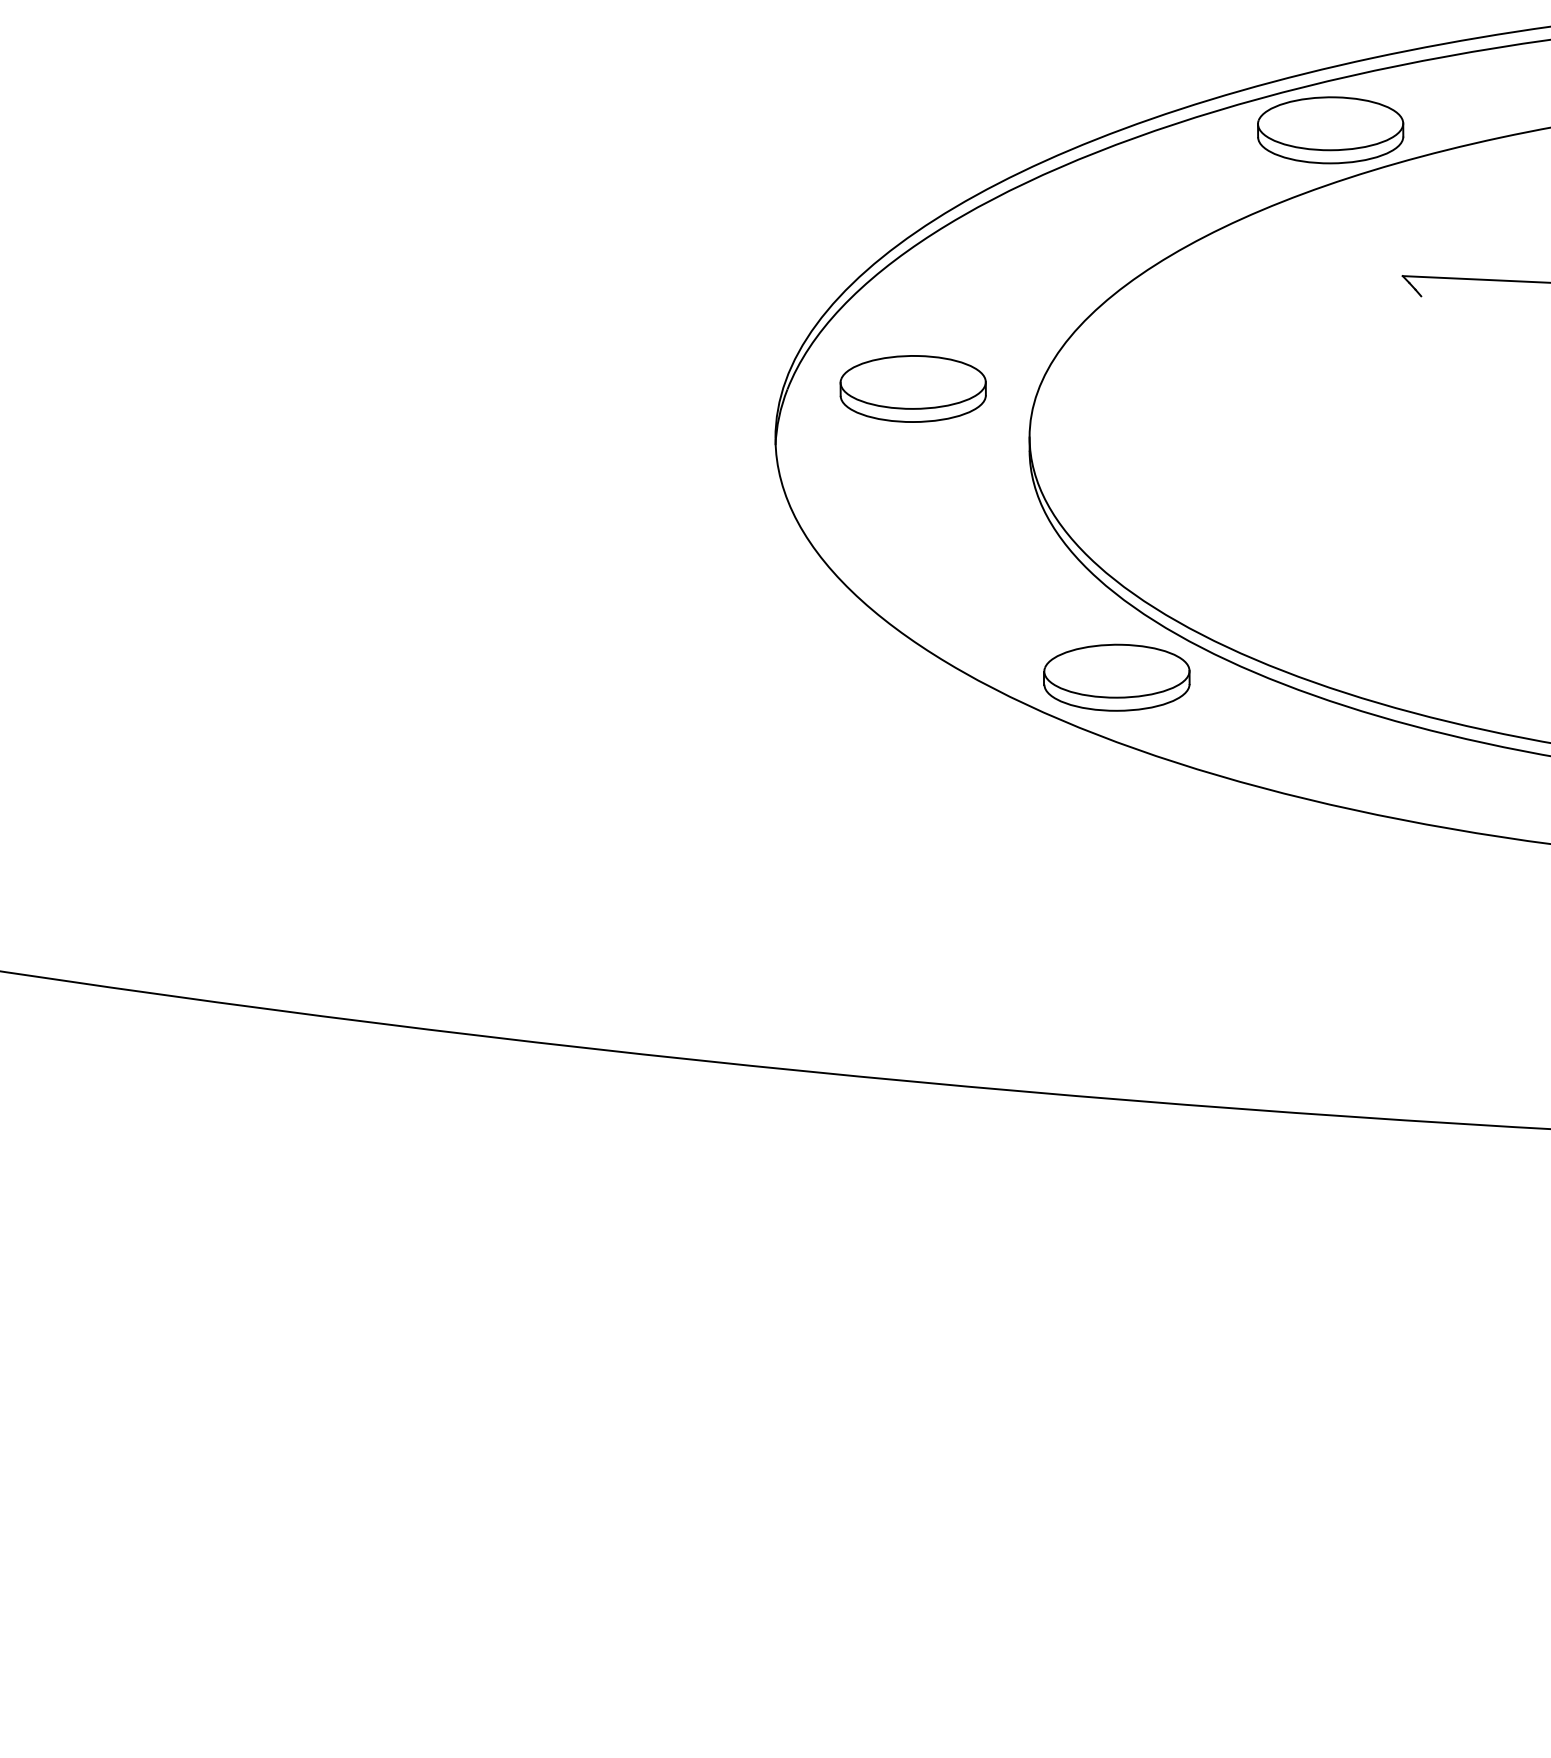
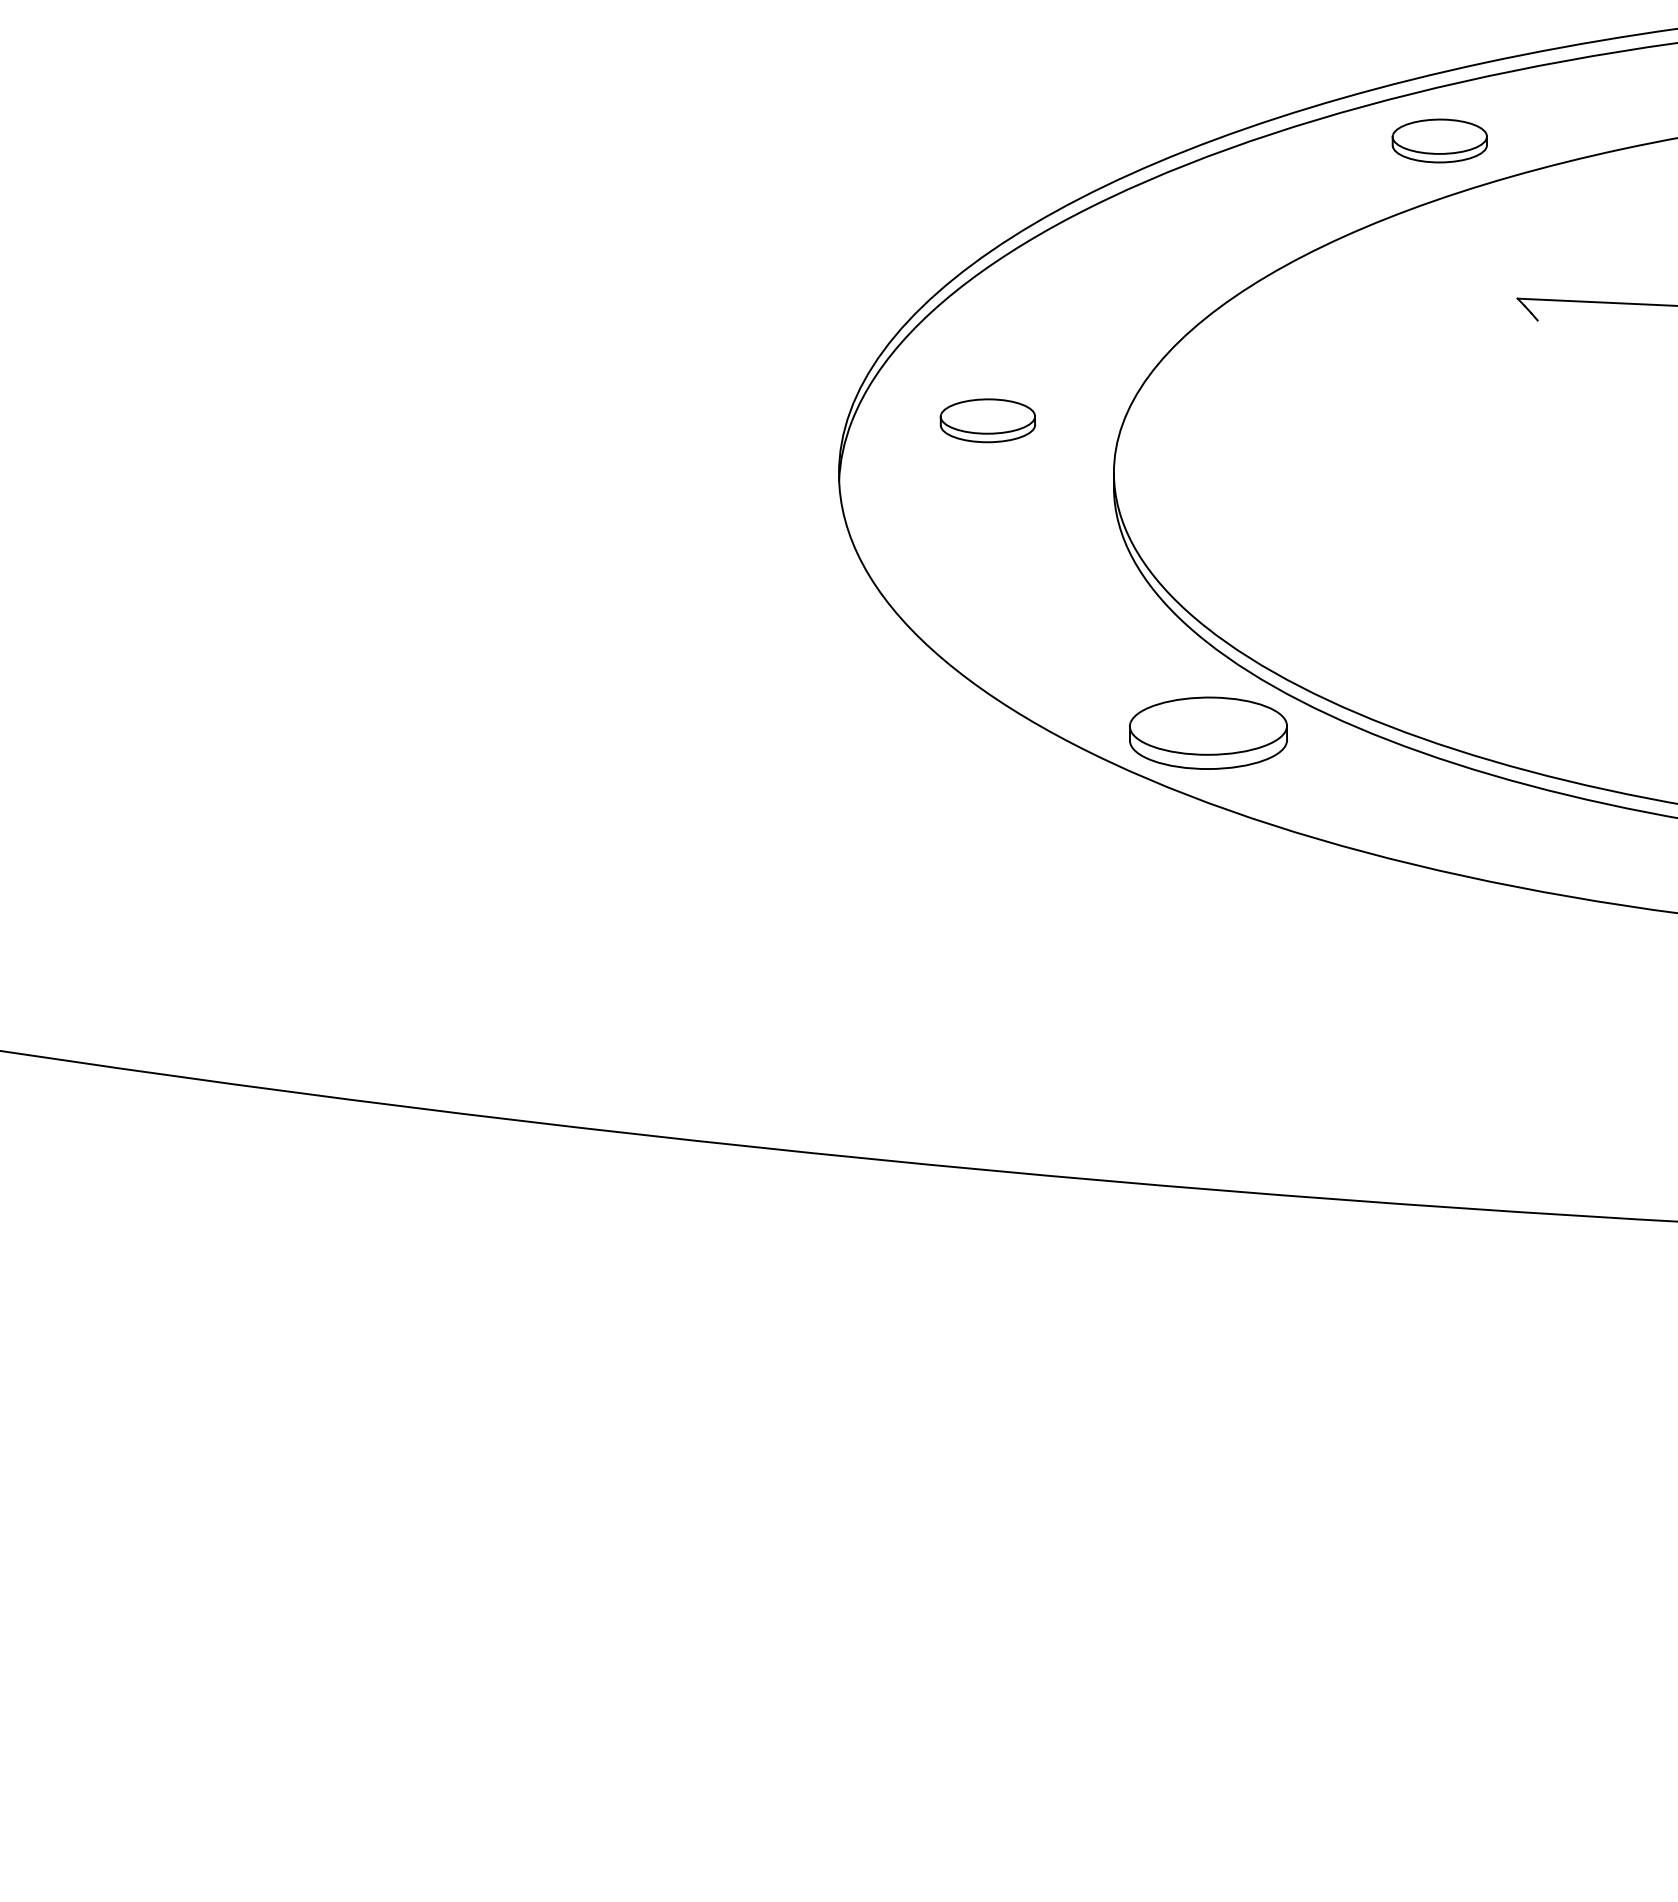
part: (1330, 130) -> (1439, 141), size x0.6
part: (912, 388) -> (987, 420), size x0.6

